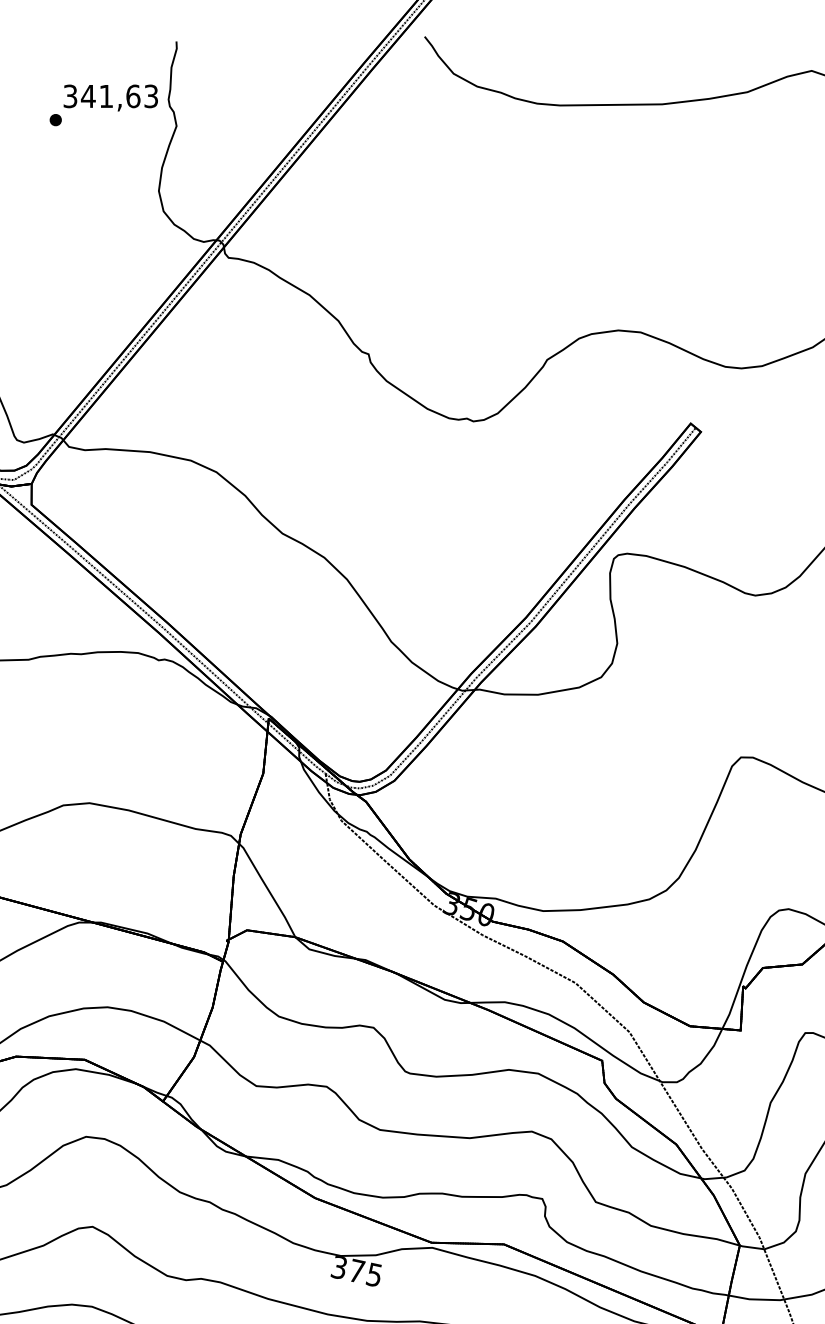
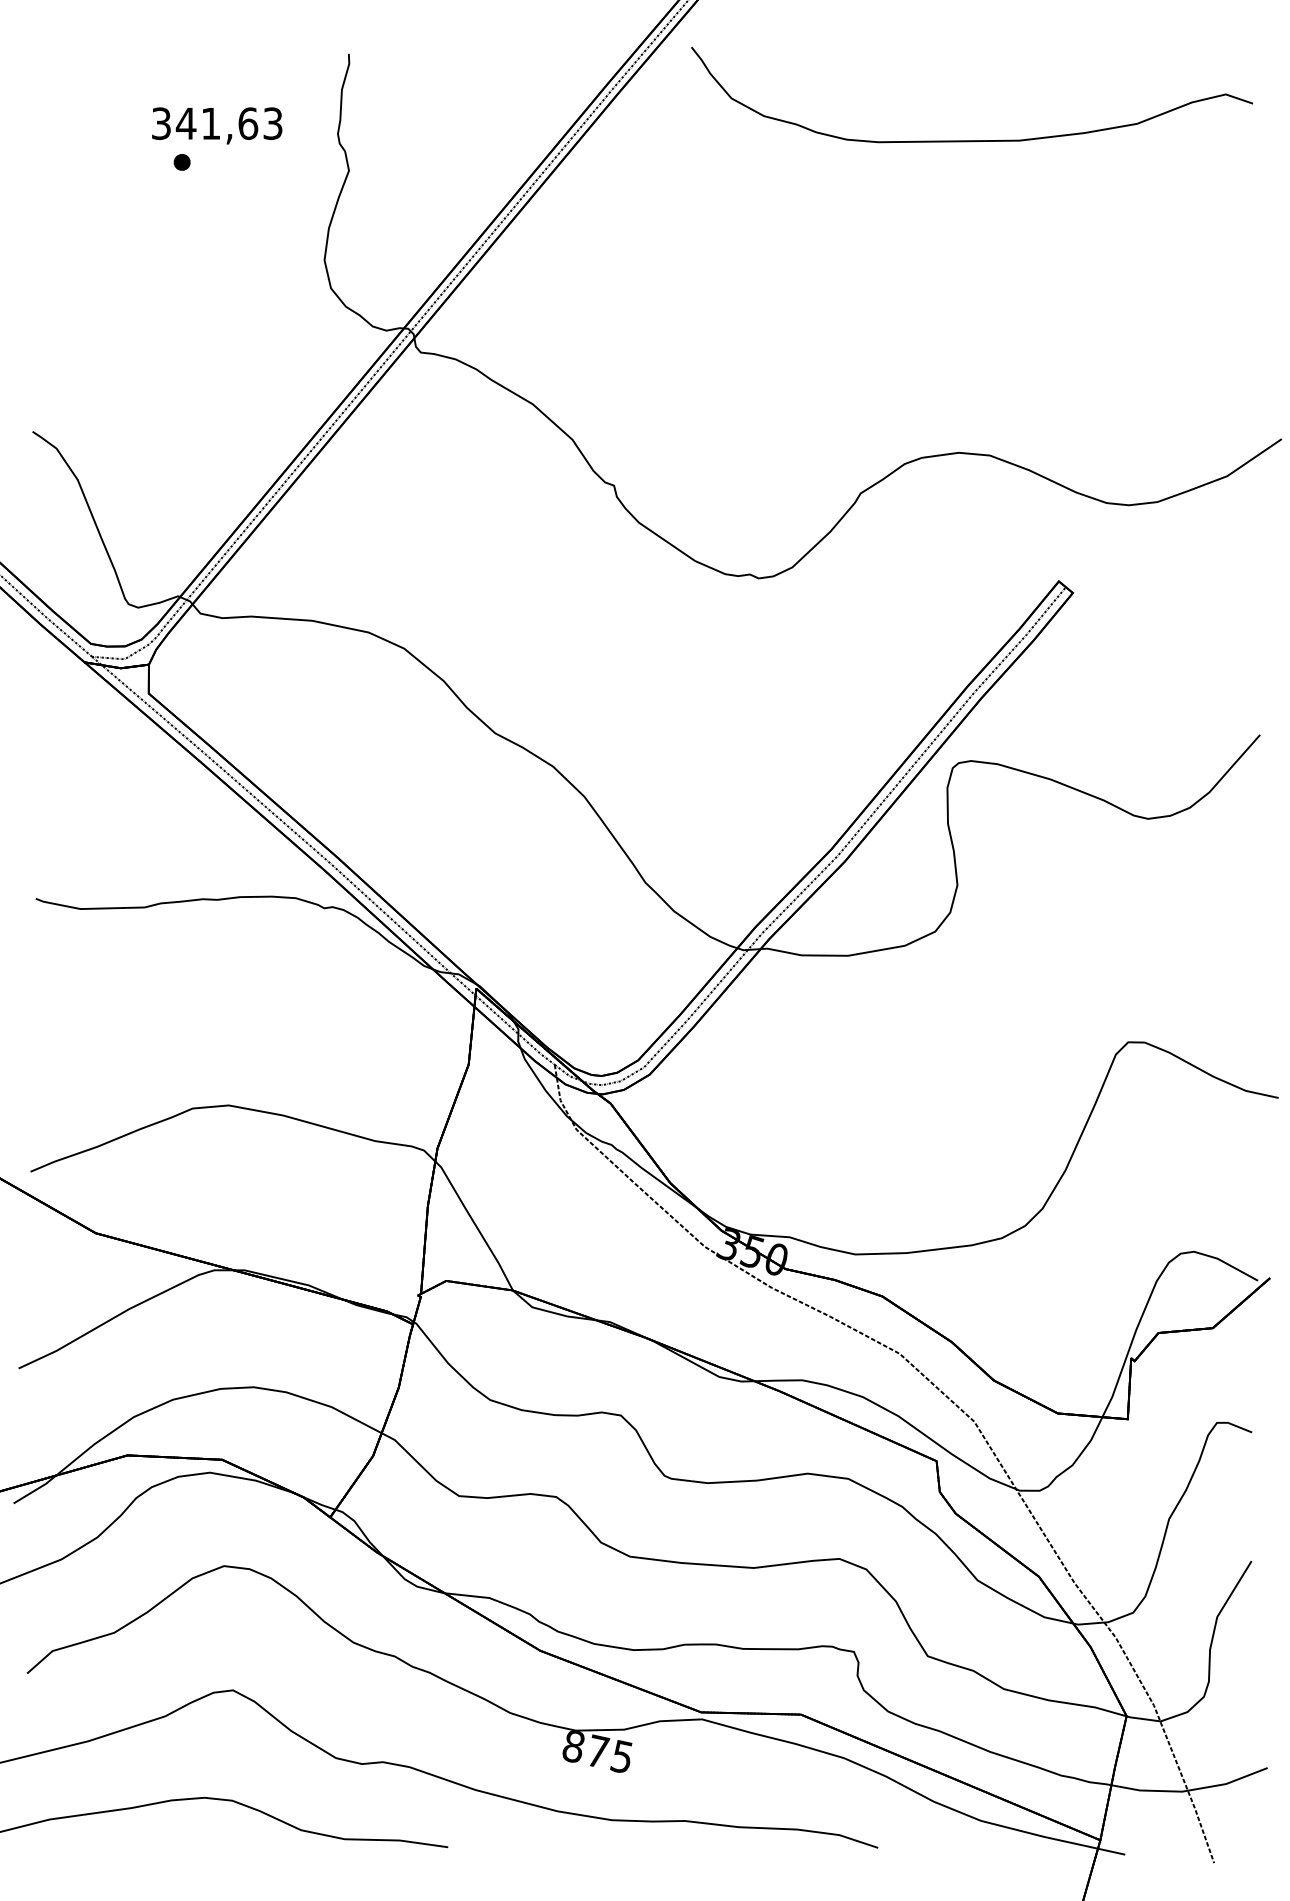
text: (111, 97) -> (217, 125), moved
text: (338, 1267) -> (572, 1746), 375 -> 875

